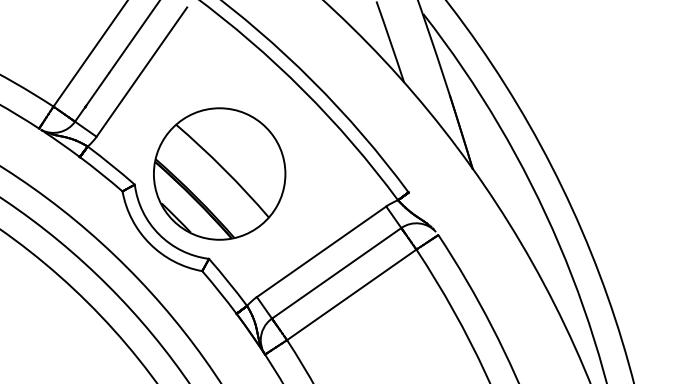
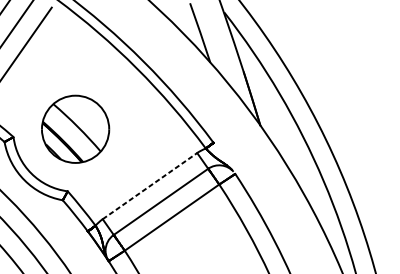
part: (219, 173) -> (75, 128), size x0.7
line: (321, 251) -> (149, 185), solid -> dashed

